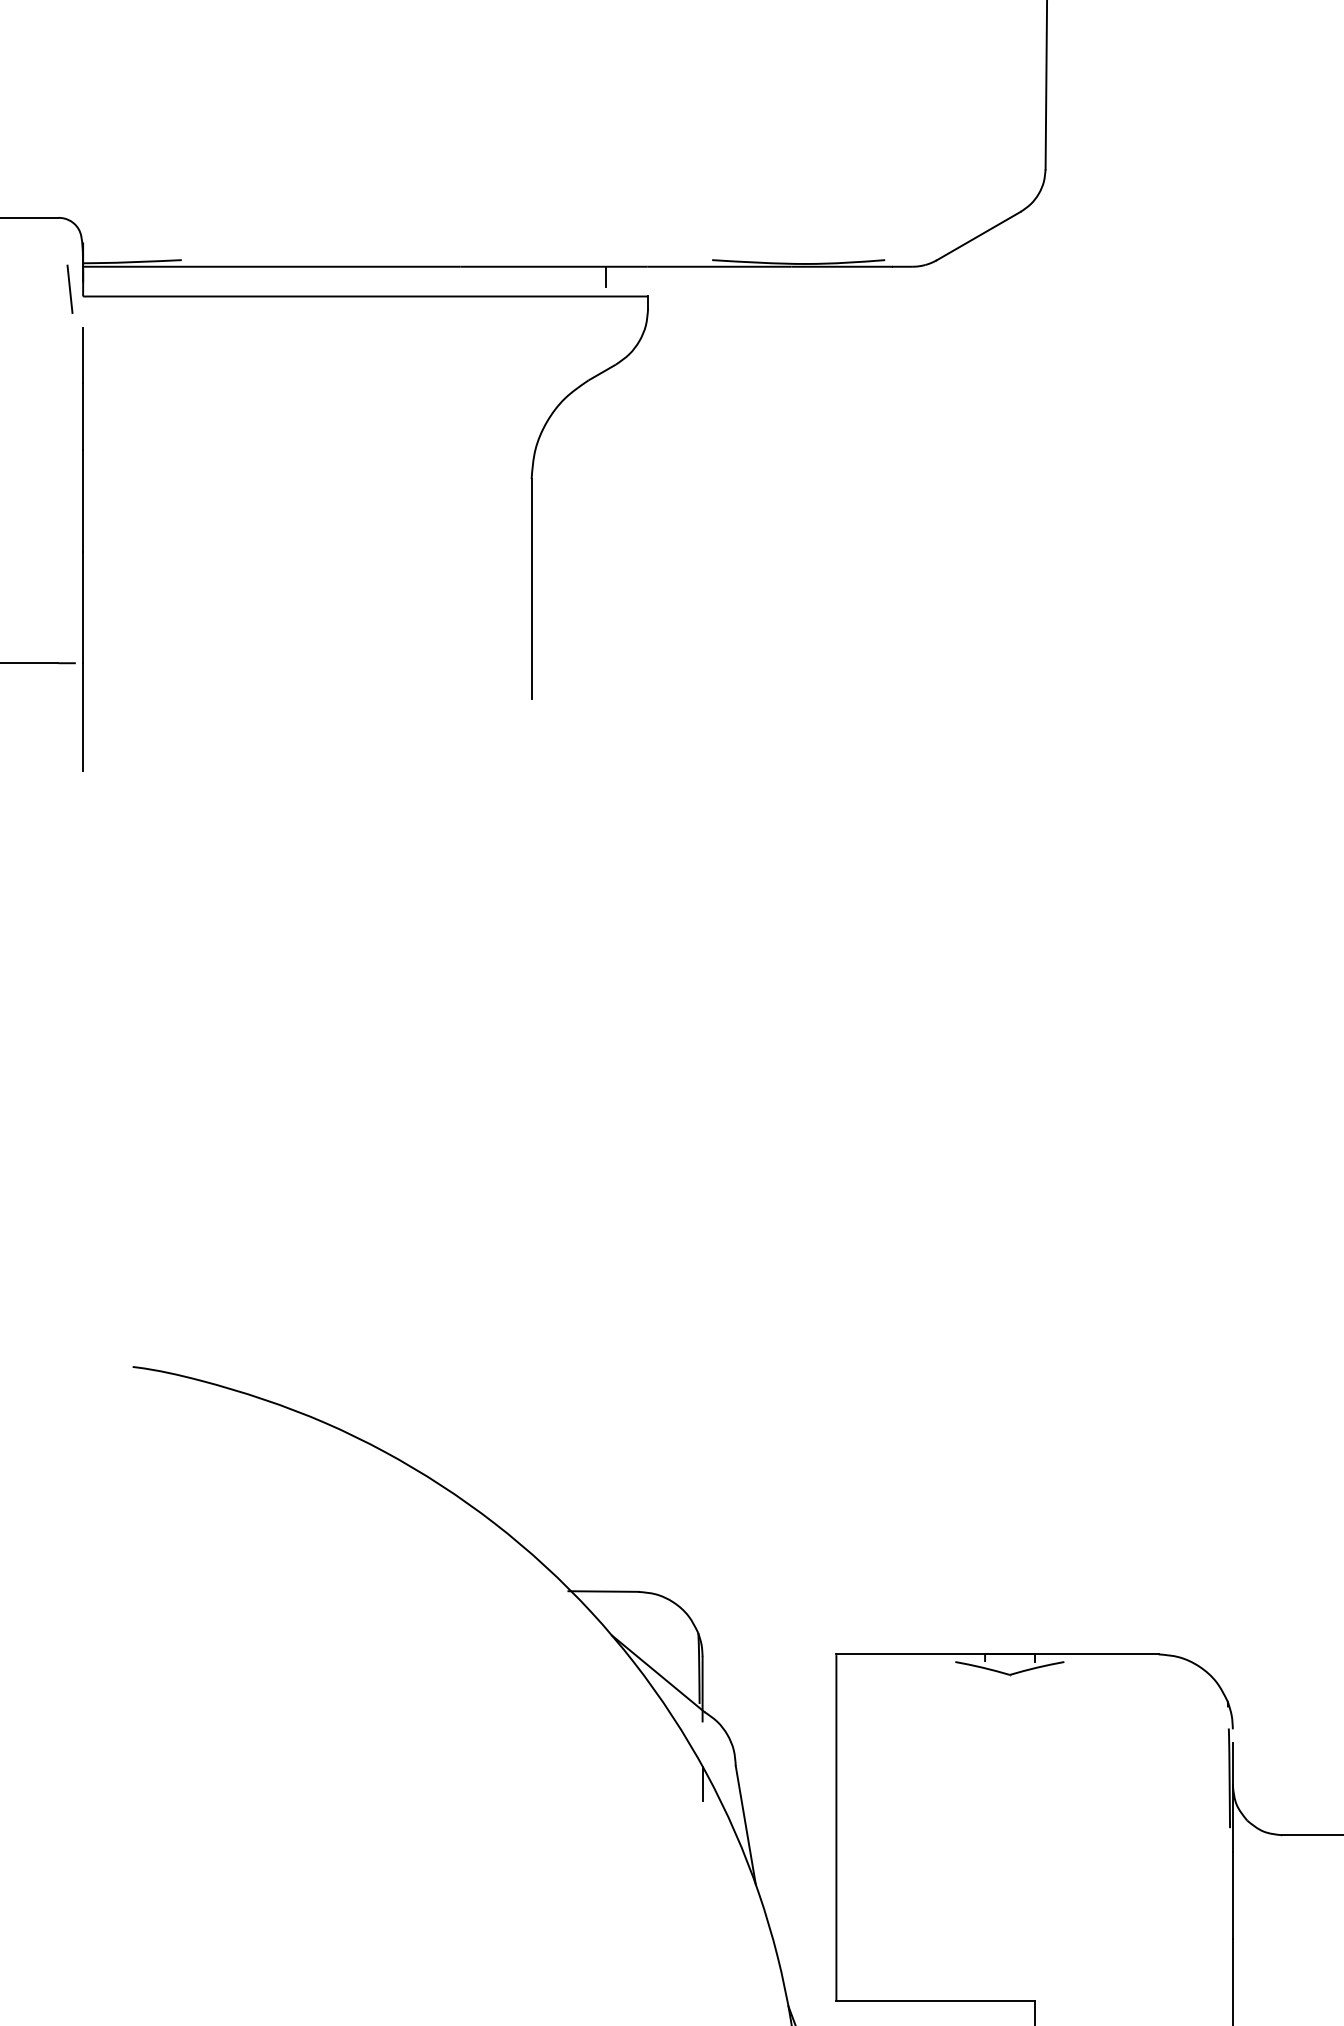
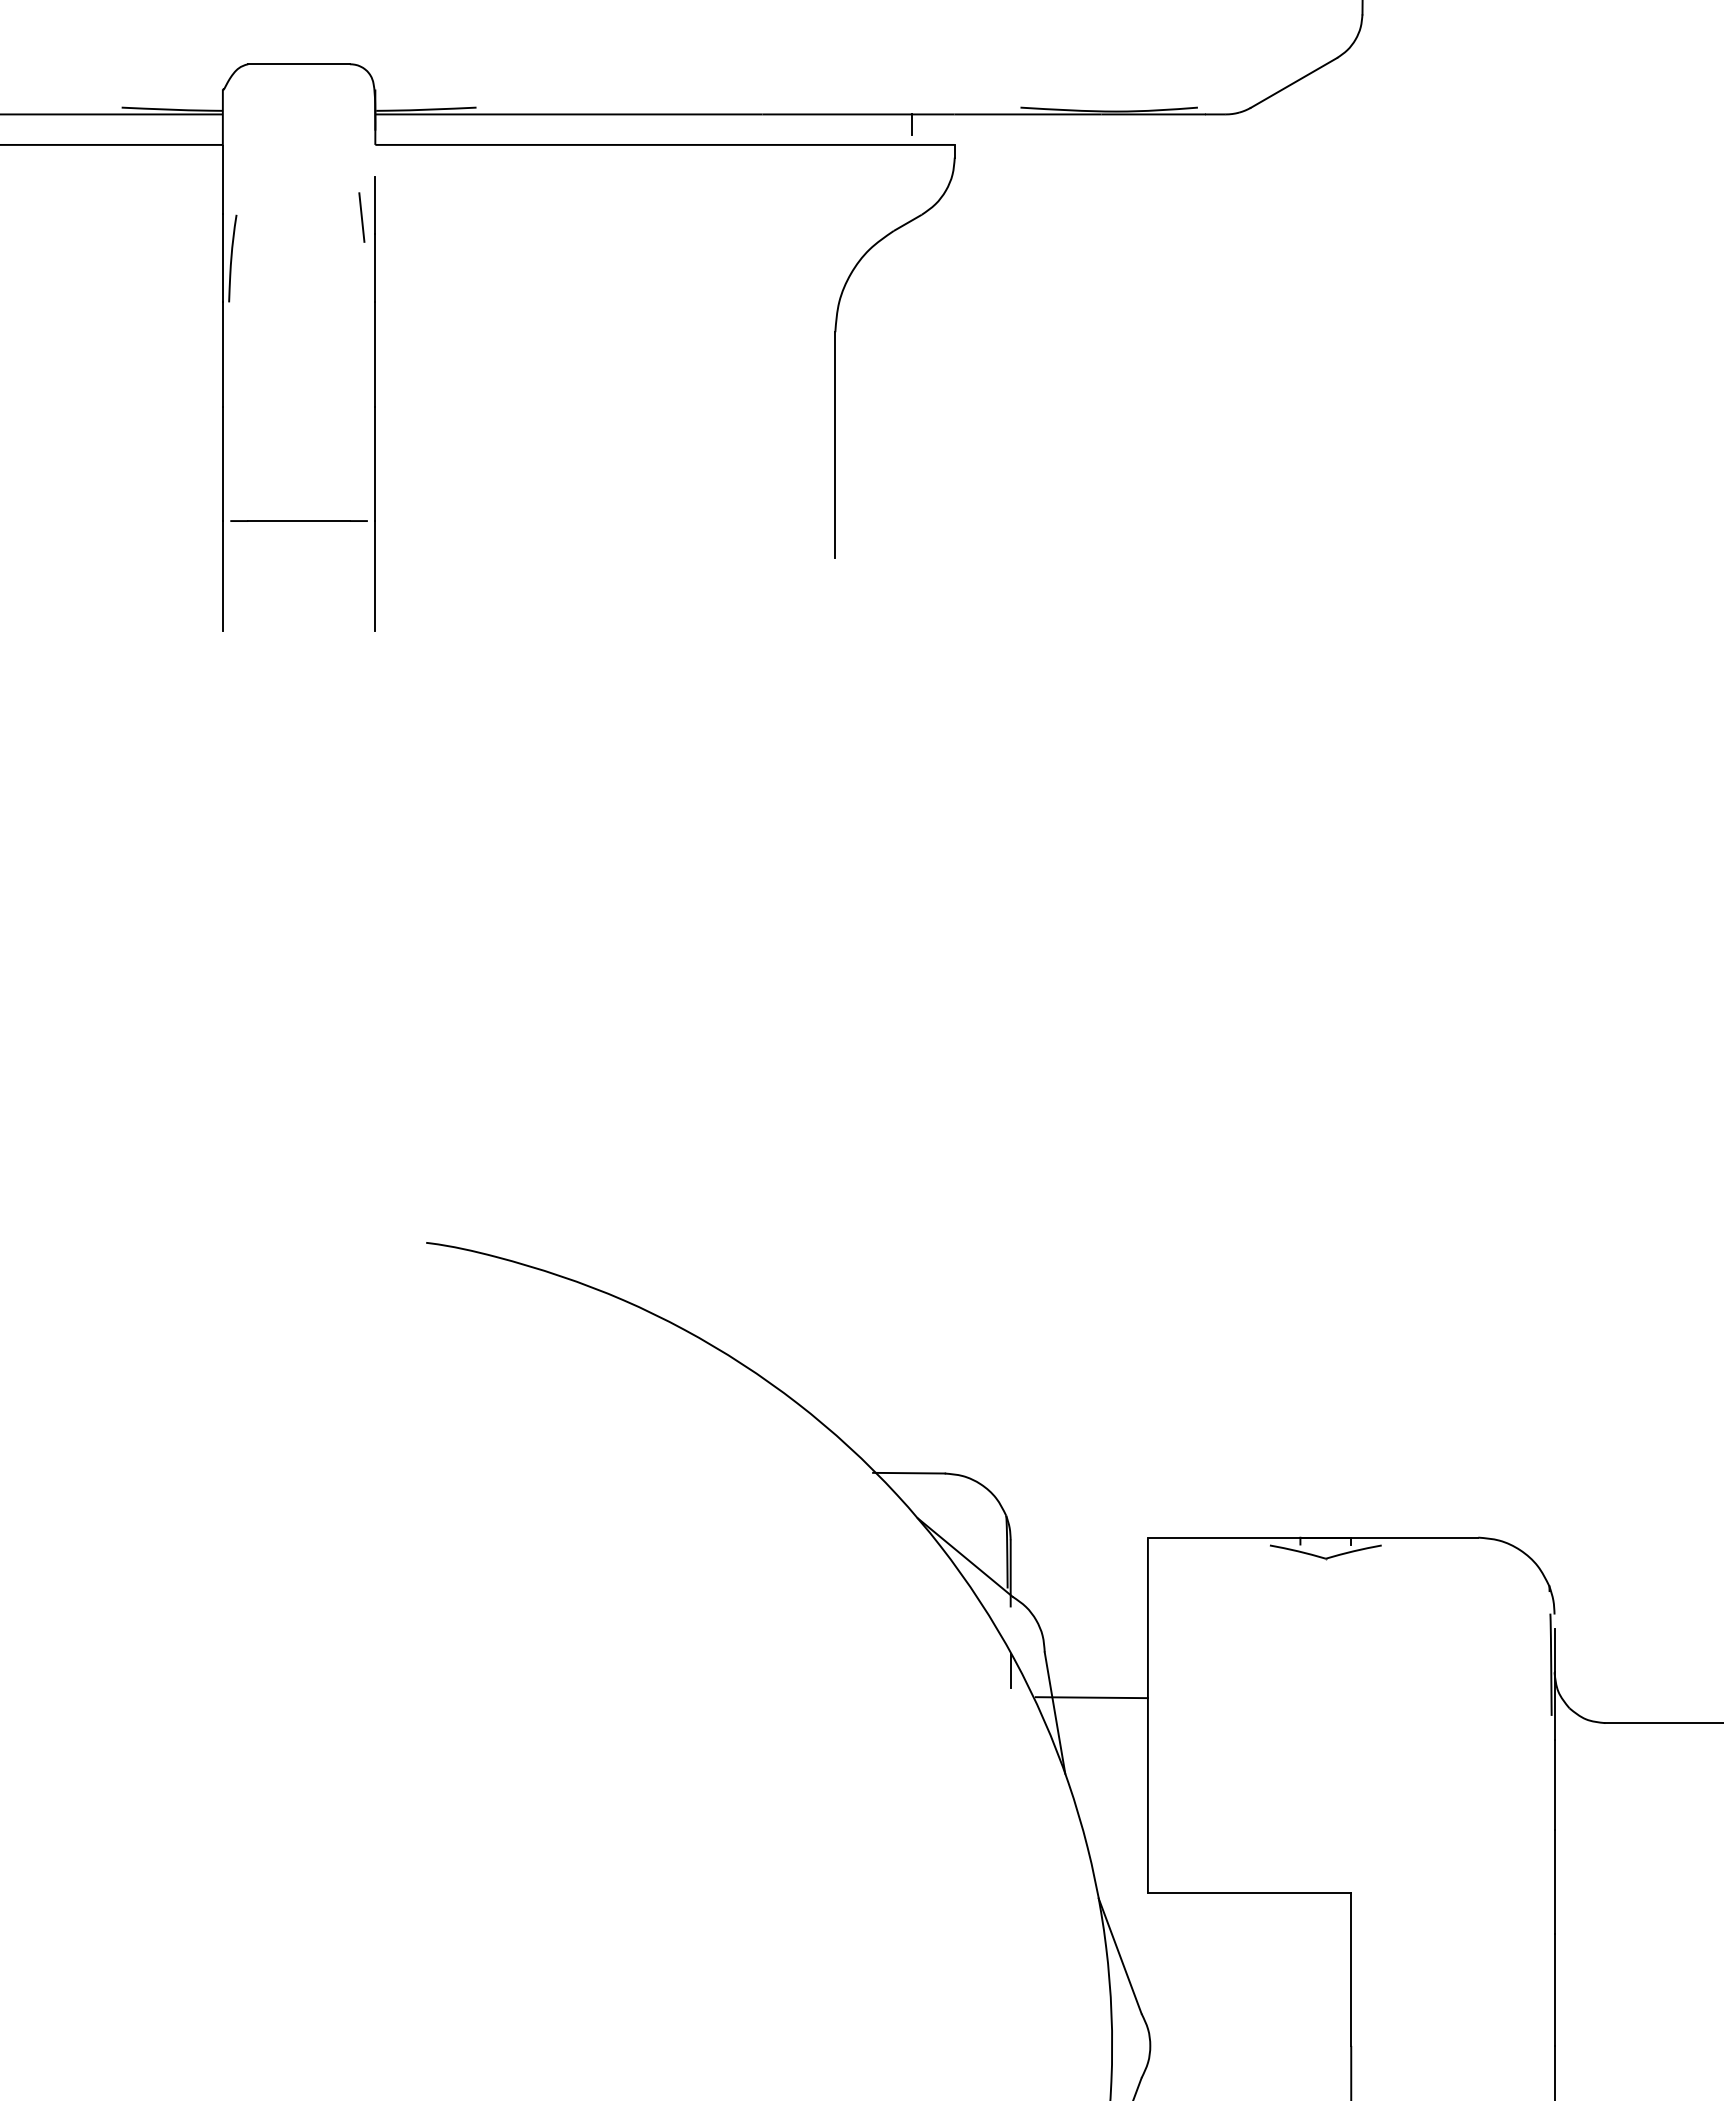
line: (69, 289) -> (361, 217), moved
line: (781, 1810) -> (1091, 1697), added

